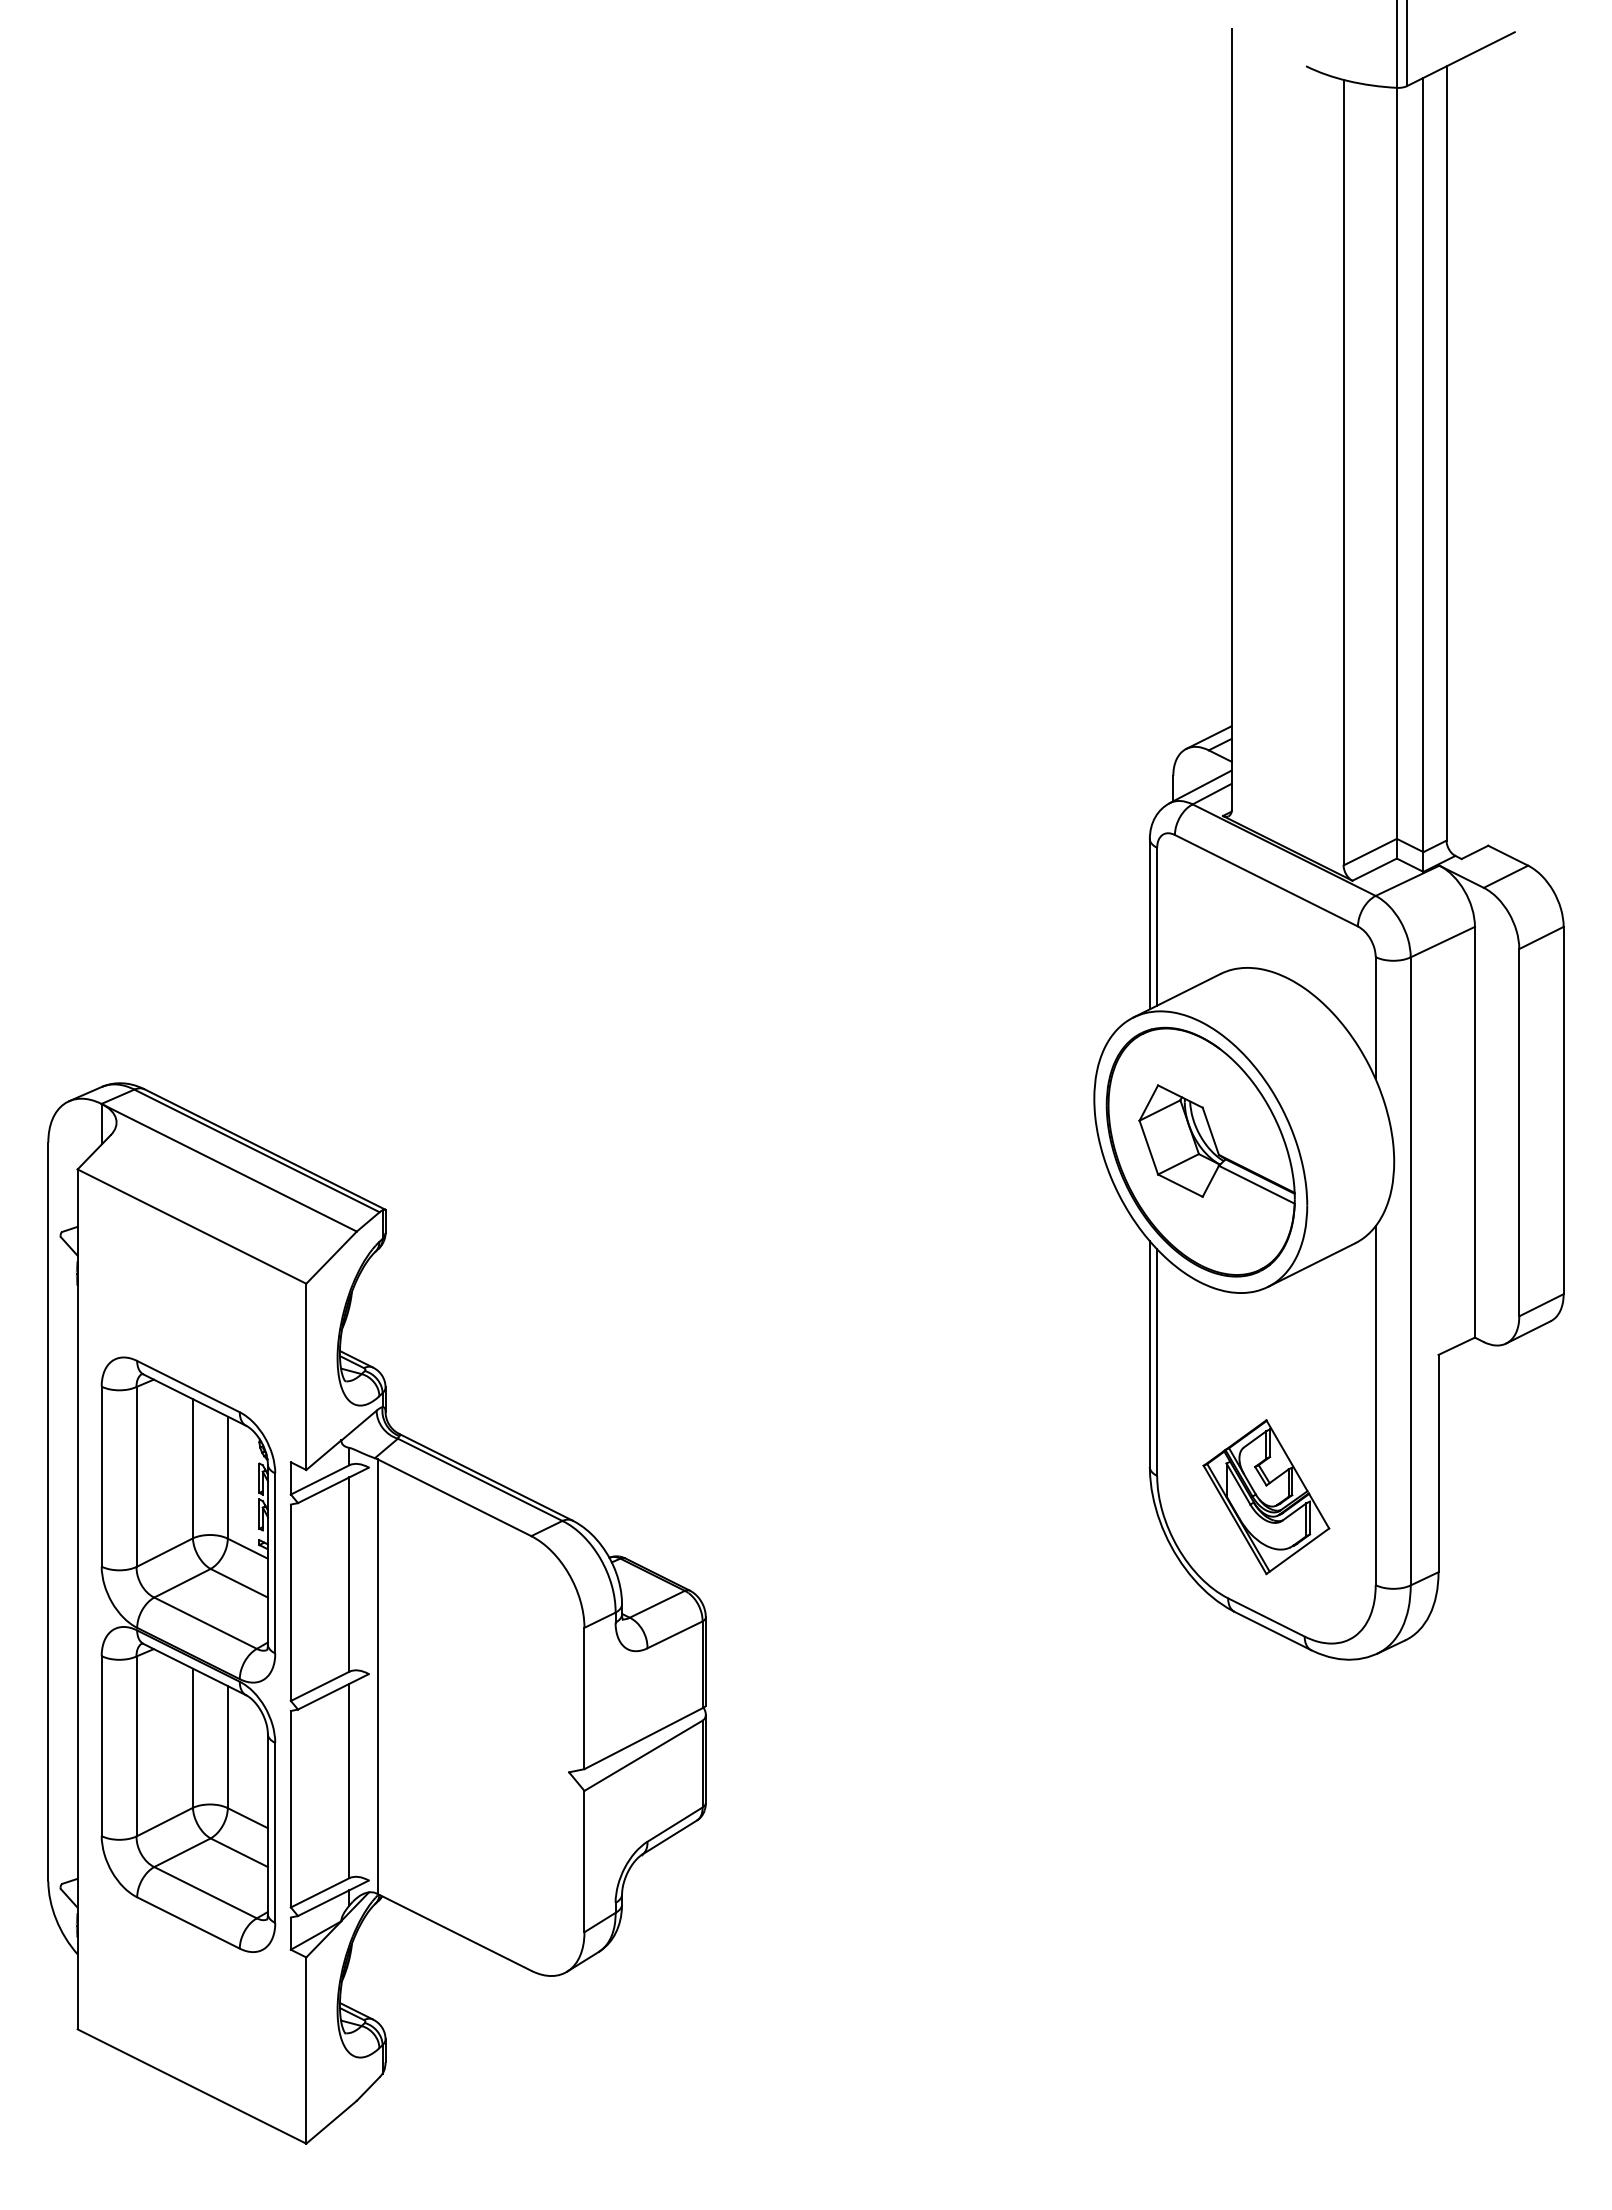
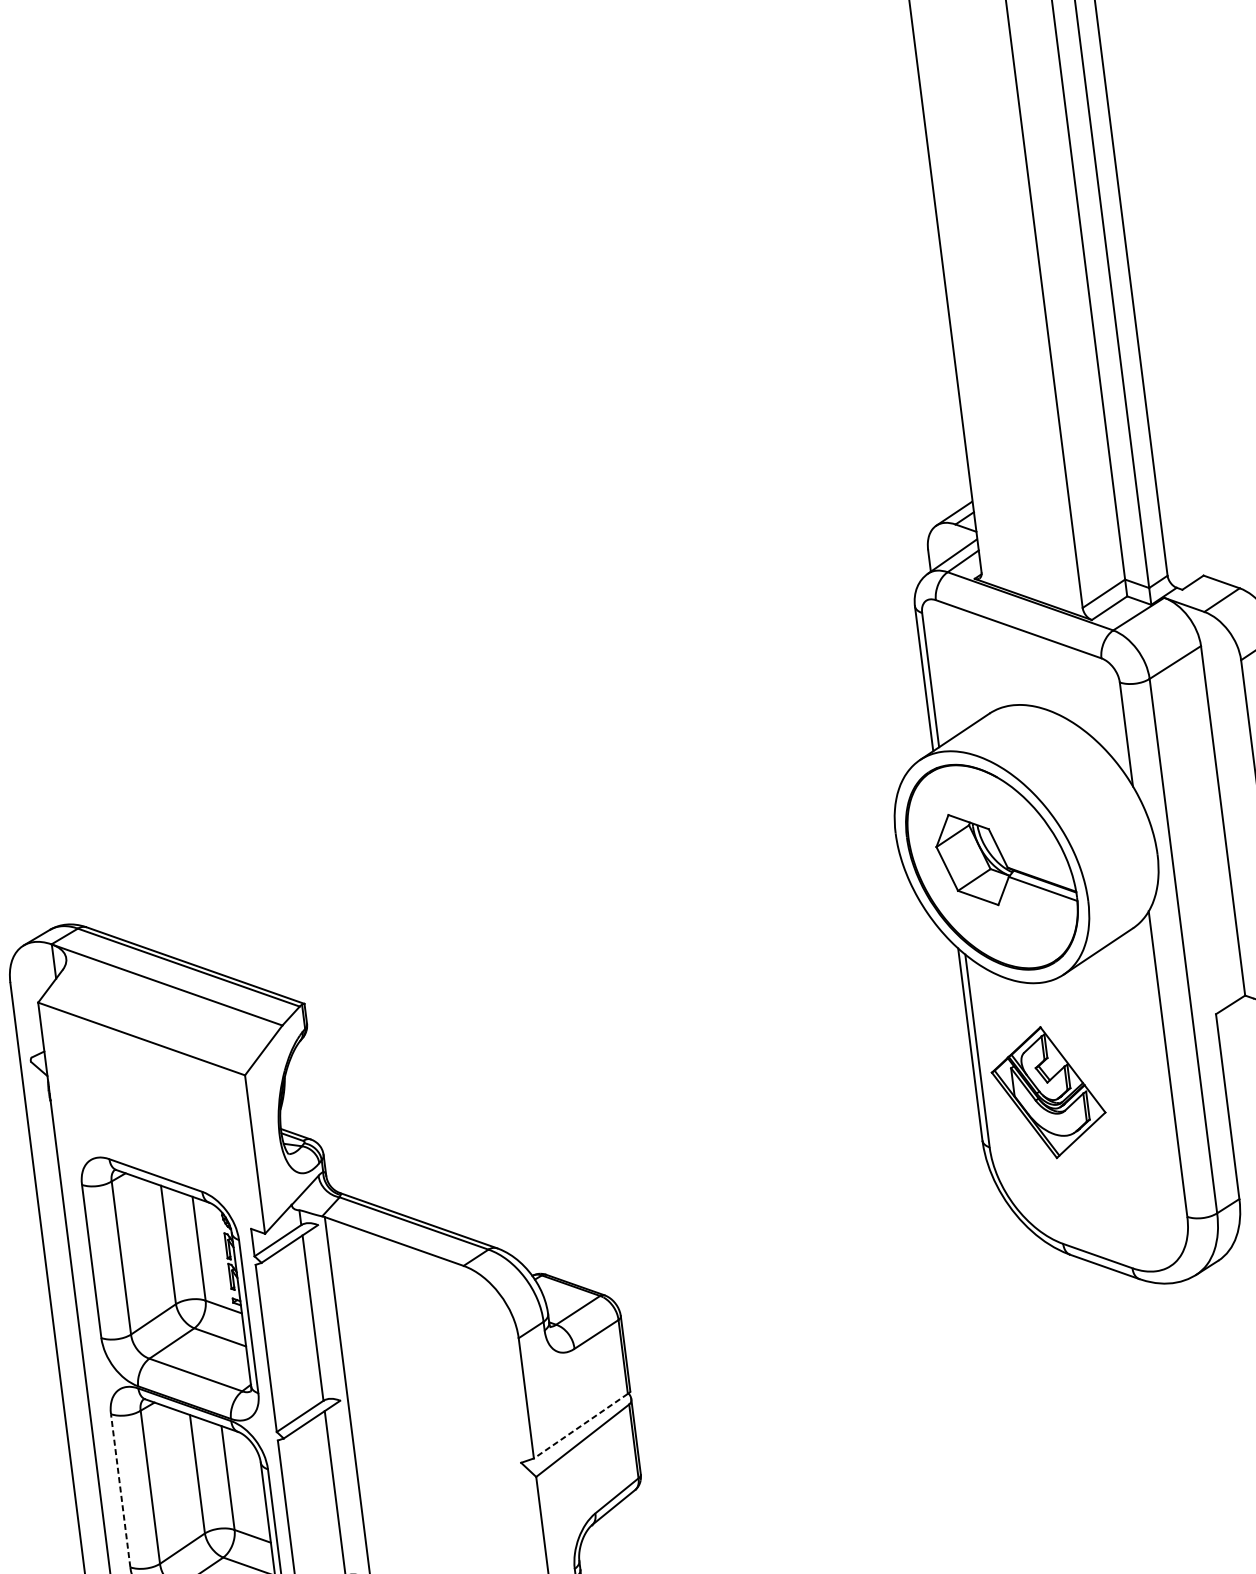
part: (1266, 1497) -> (1048, 1092), moved
line: (643, 1738) -> (580, 1426), solid -> dashed
line: (101, 1745) -> (120, 1490), solid -> dashed

